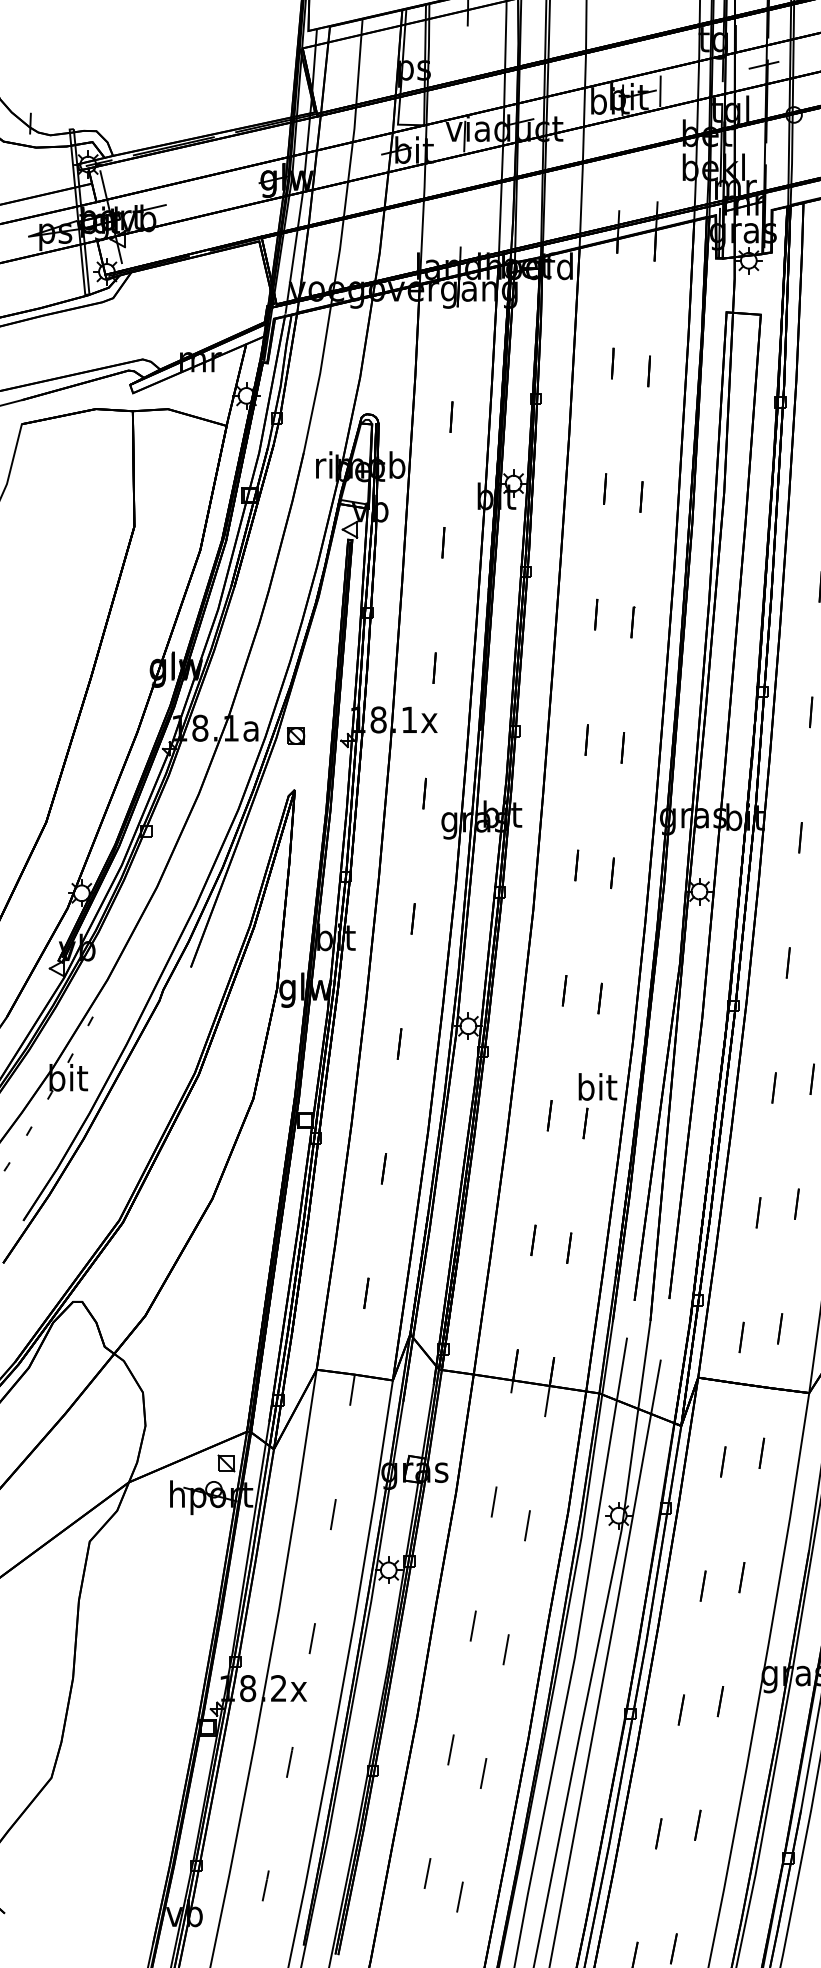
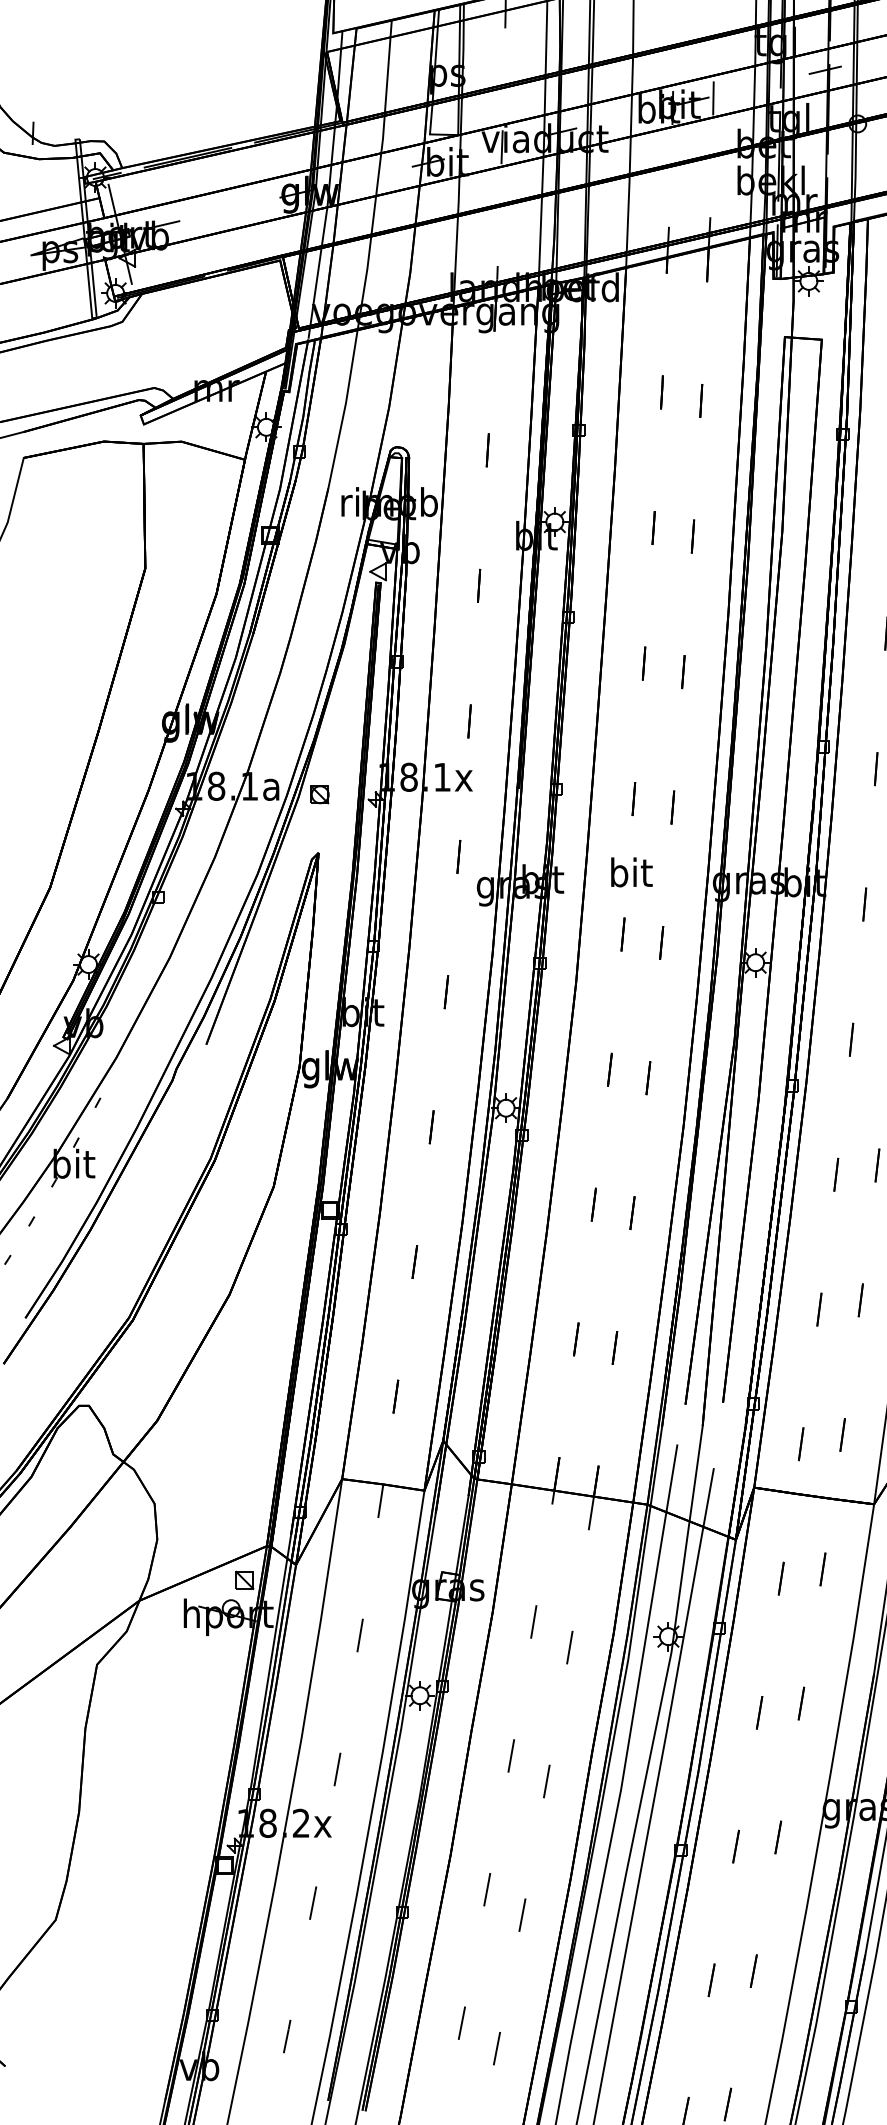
text: (597, 1086) -> (631, 871), moved

